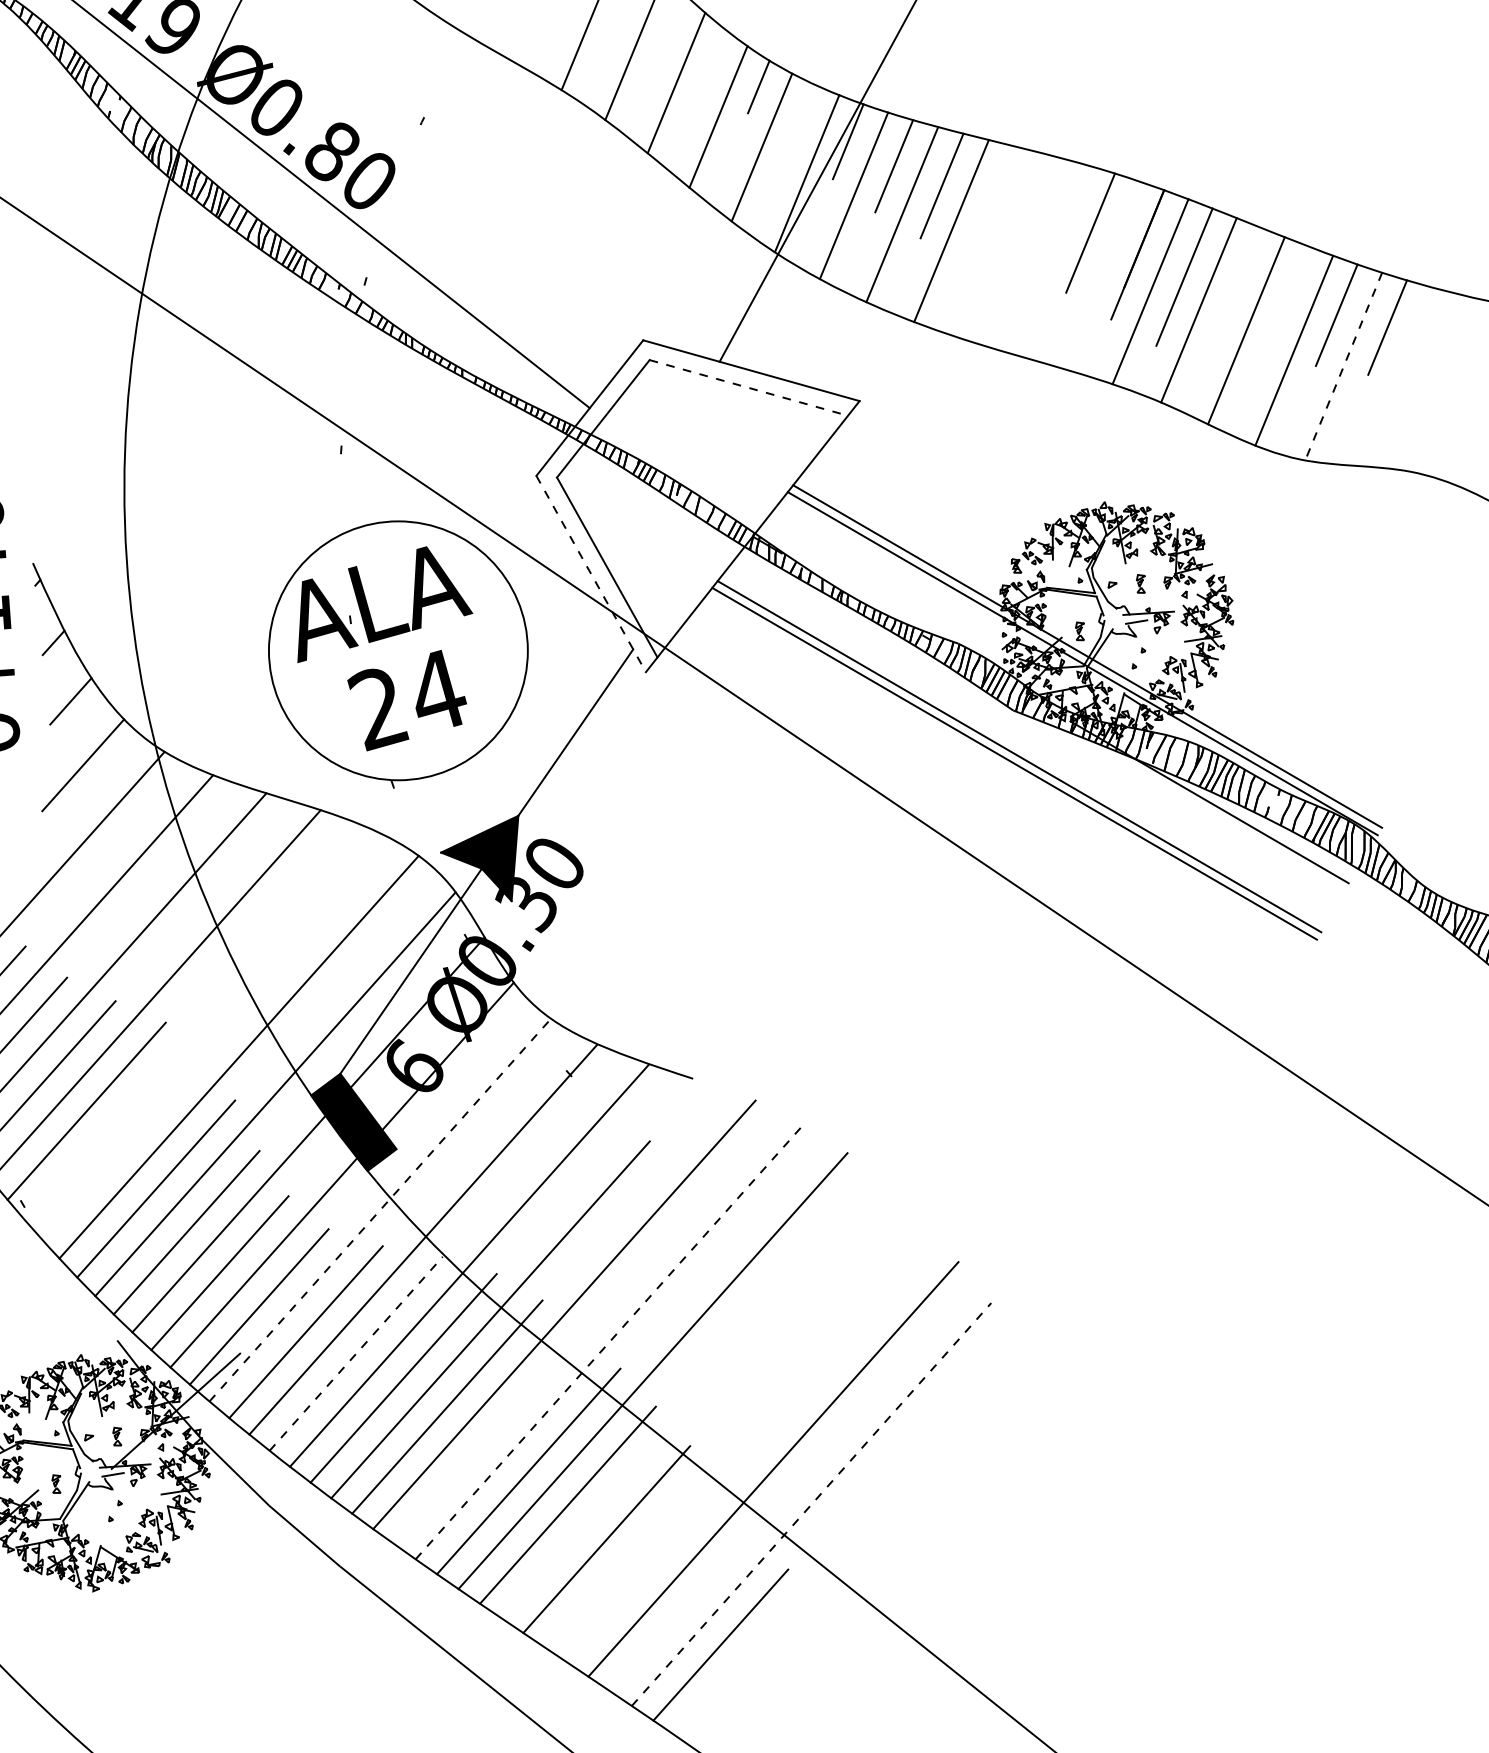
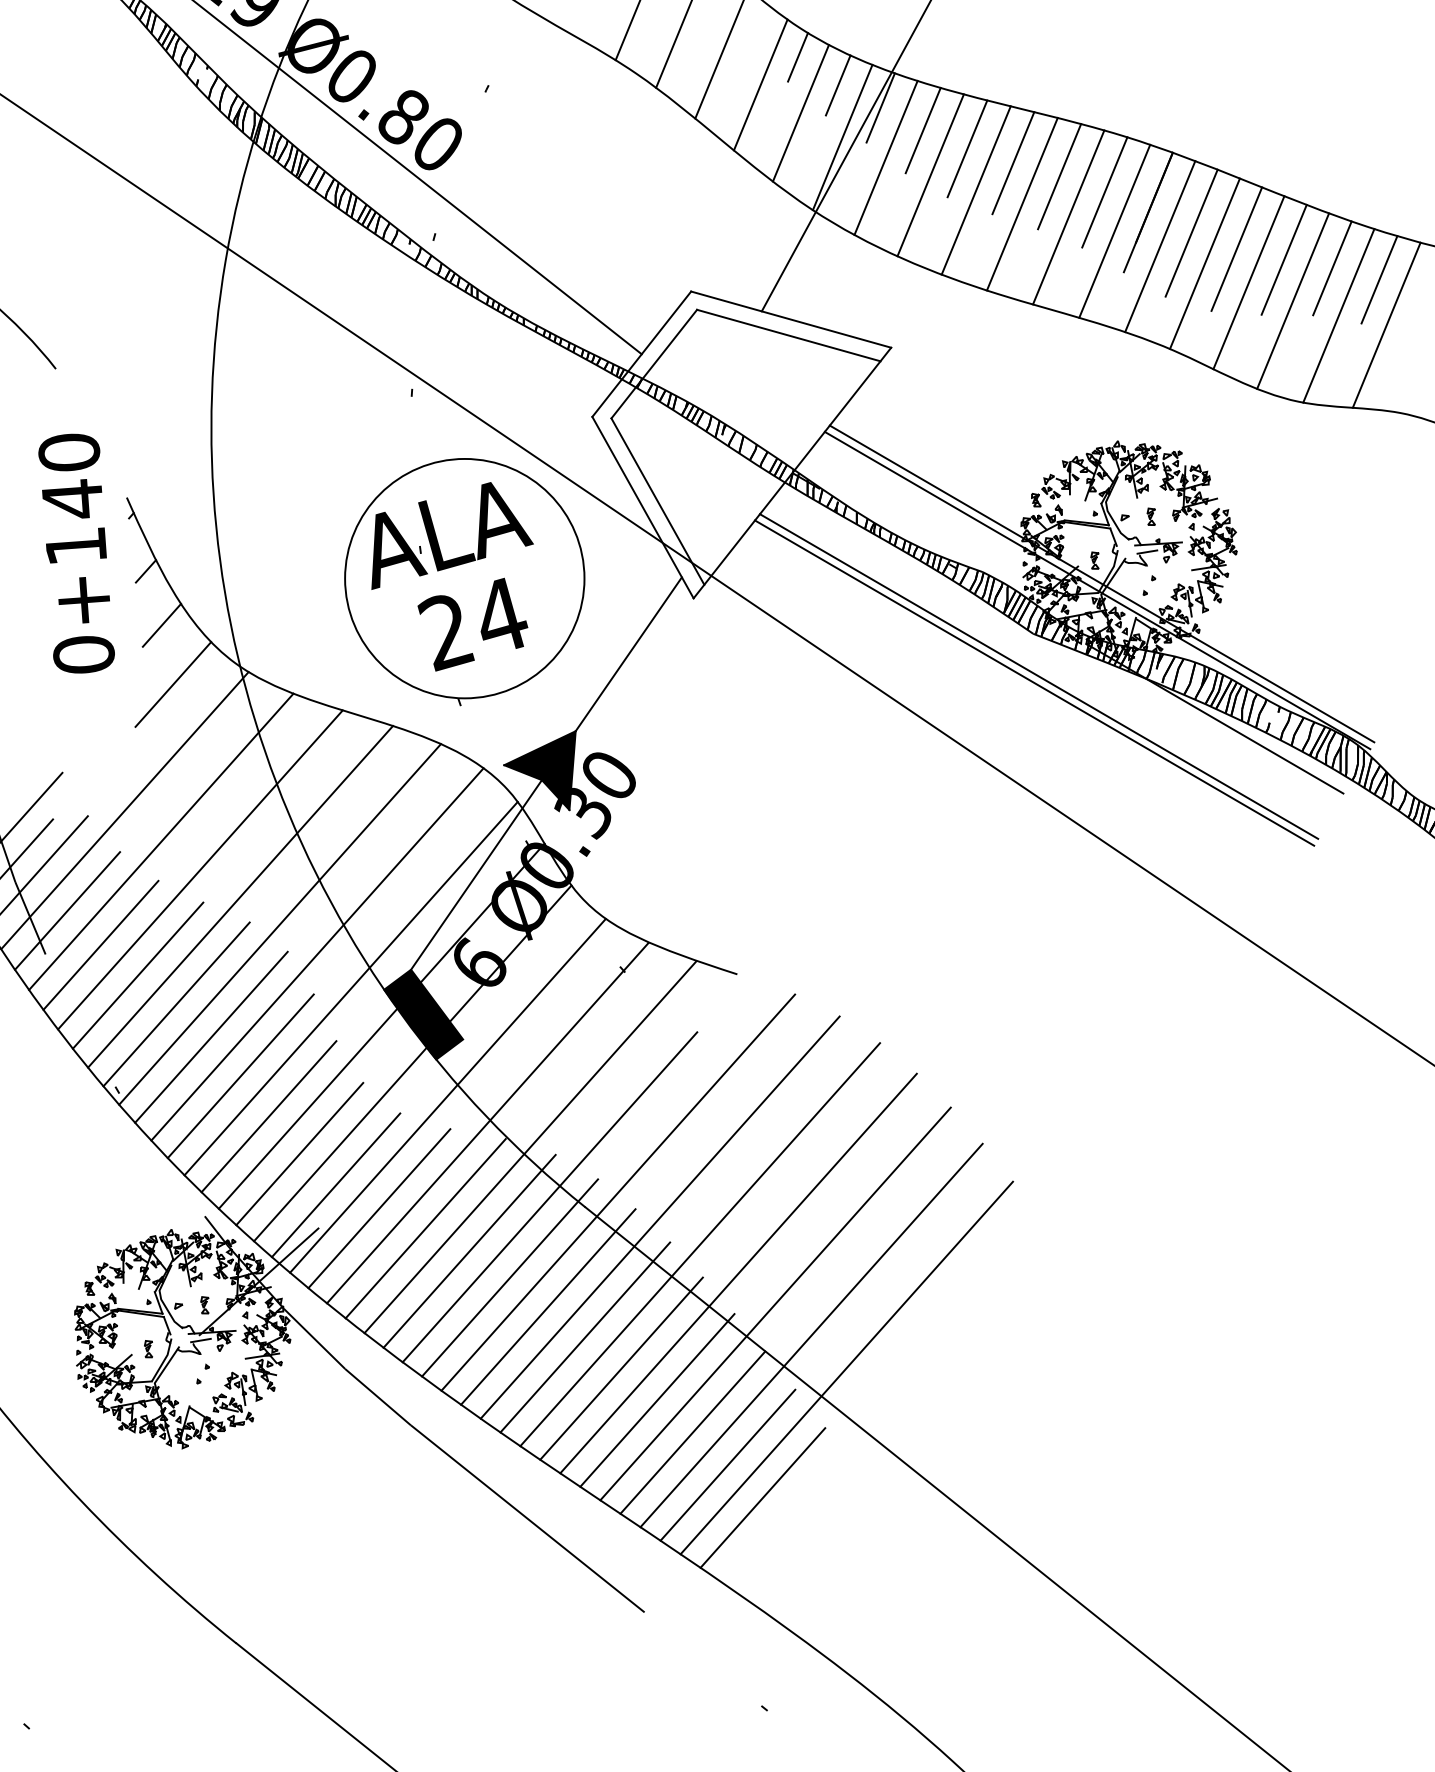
line: (801, 117) -> (837, 85), added
line: (991, 201) -> (1013, 163), added
line: (1041, 215) -> (1059, 176), added
line: (1000, 246) -> (1021, 204), added
line: (1051, 260) -> (1068, 217), added
line: (1101, 274) -> (1114, 230), added
line: (1233, 293) -> (1236, 248), added
line: (1283, 305) -> (1283, 259), added
line: (1343, 366) -> (1338, 315), dashed -> solid
line: (1395, 375) -> (1386, 324), added
line: (749, 387) -> (789, 335), dashed -> solid
line: (591, 573) -> (643, 507), dashed -> solid
line: (199, 1024) -> (280, 924), added
line: (124, 1145) -> (211, 1036), added
line: (380, 1209) -> (448, 1095), dashed -> solid
line: (610, 1341) -> (660, 1217), dashed -> solid
line: (357, 1353) -> (426, 1228), dashed -> solid
line: (694, 1402) -> (738, 1273), added
line: (734, 1434) -> (775, 1303), added
line: (488, 1437) -> (548, 1306), added
line: (811, 1505) -> (846, 1368), dashed -> solid
line: (644, 1574) -> (692, 1432), added
line: (682, 1608) -> (727, 1464), added

